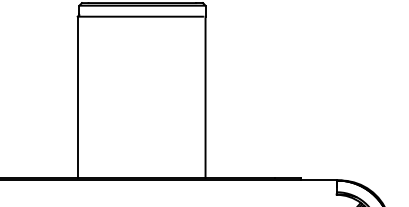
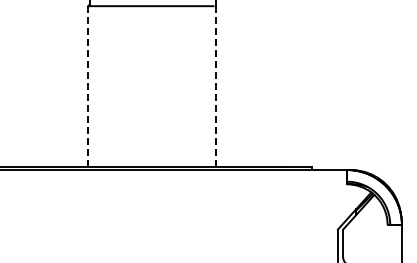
line: (78, 97) -> (88, 86), solid -> dashed
line: (206, 97) -> (216, 86), solid -> dashed

